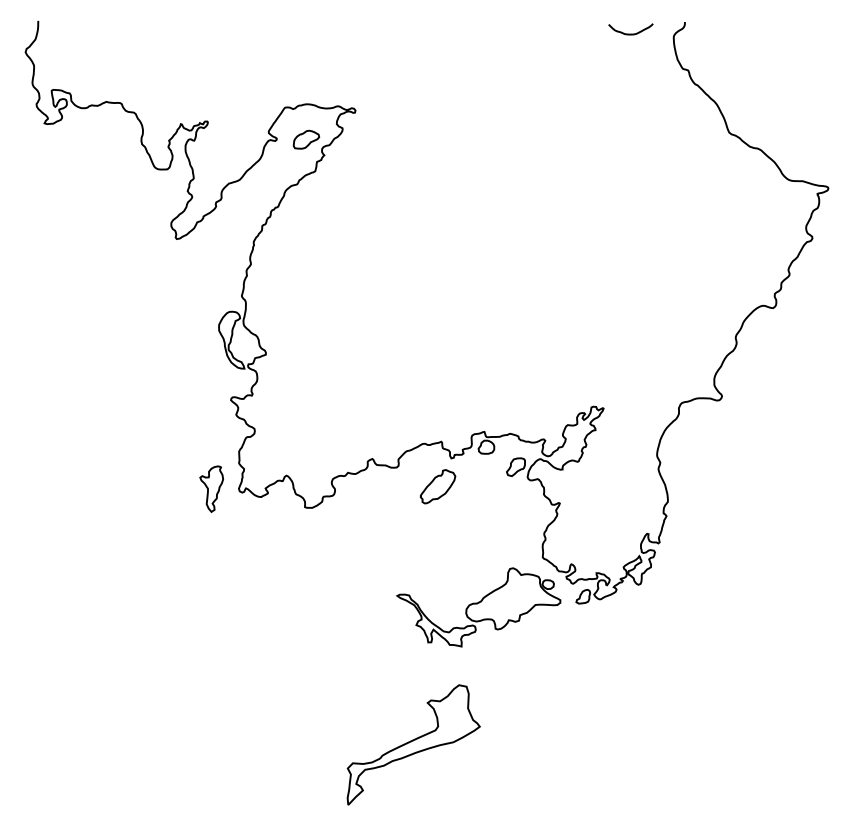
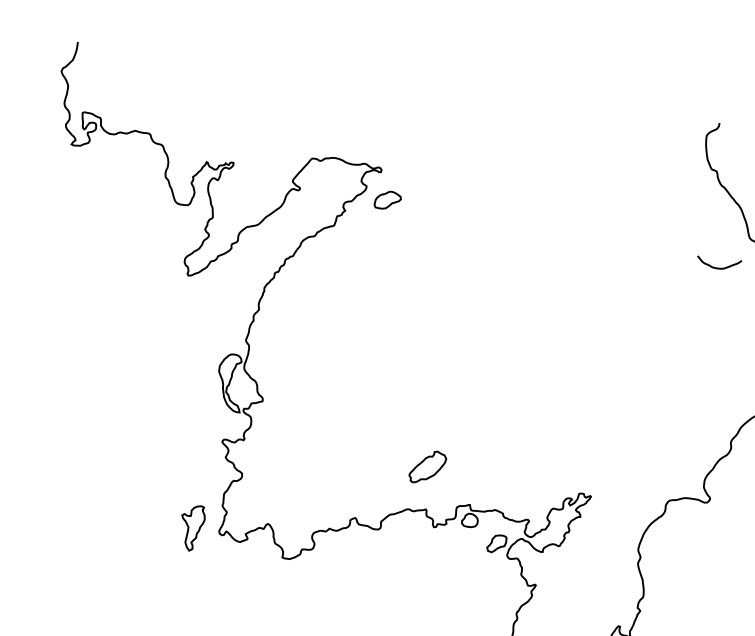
curve: (630, 33) -> (718, 267), moved
part: (306, 139) -> (388, 200), moved
part: (438, 486) -> (428, 467), moved

